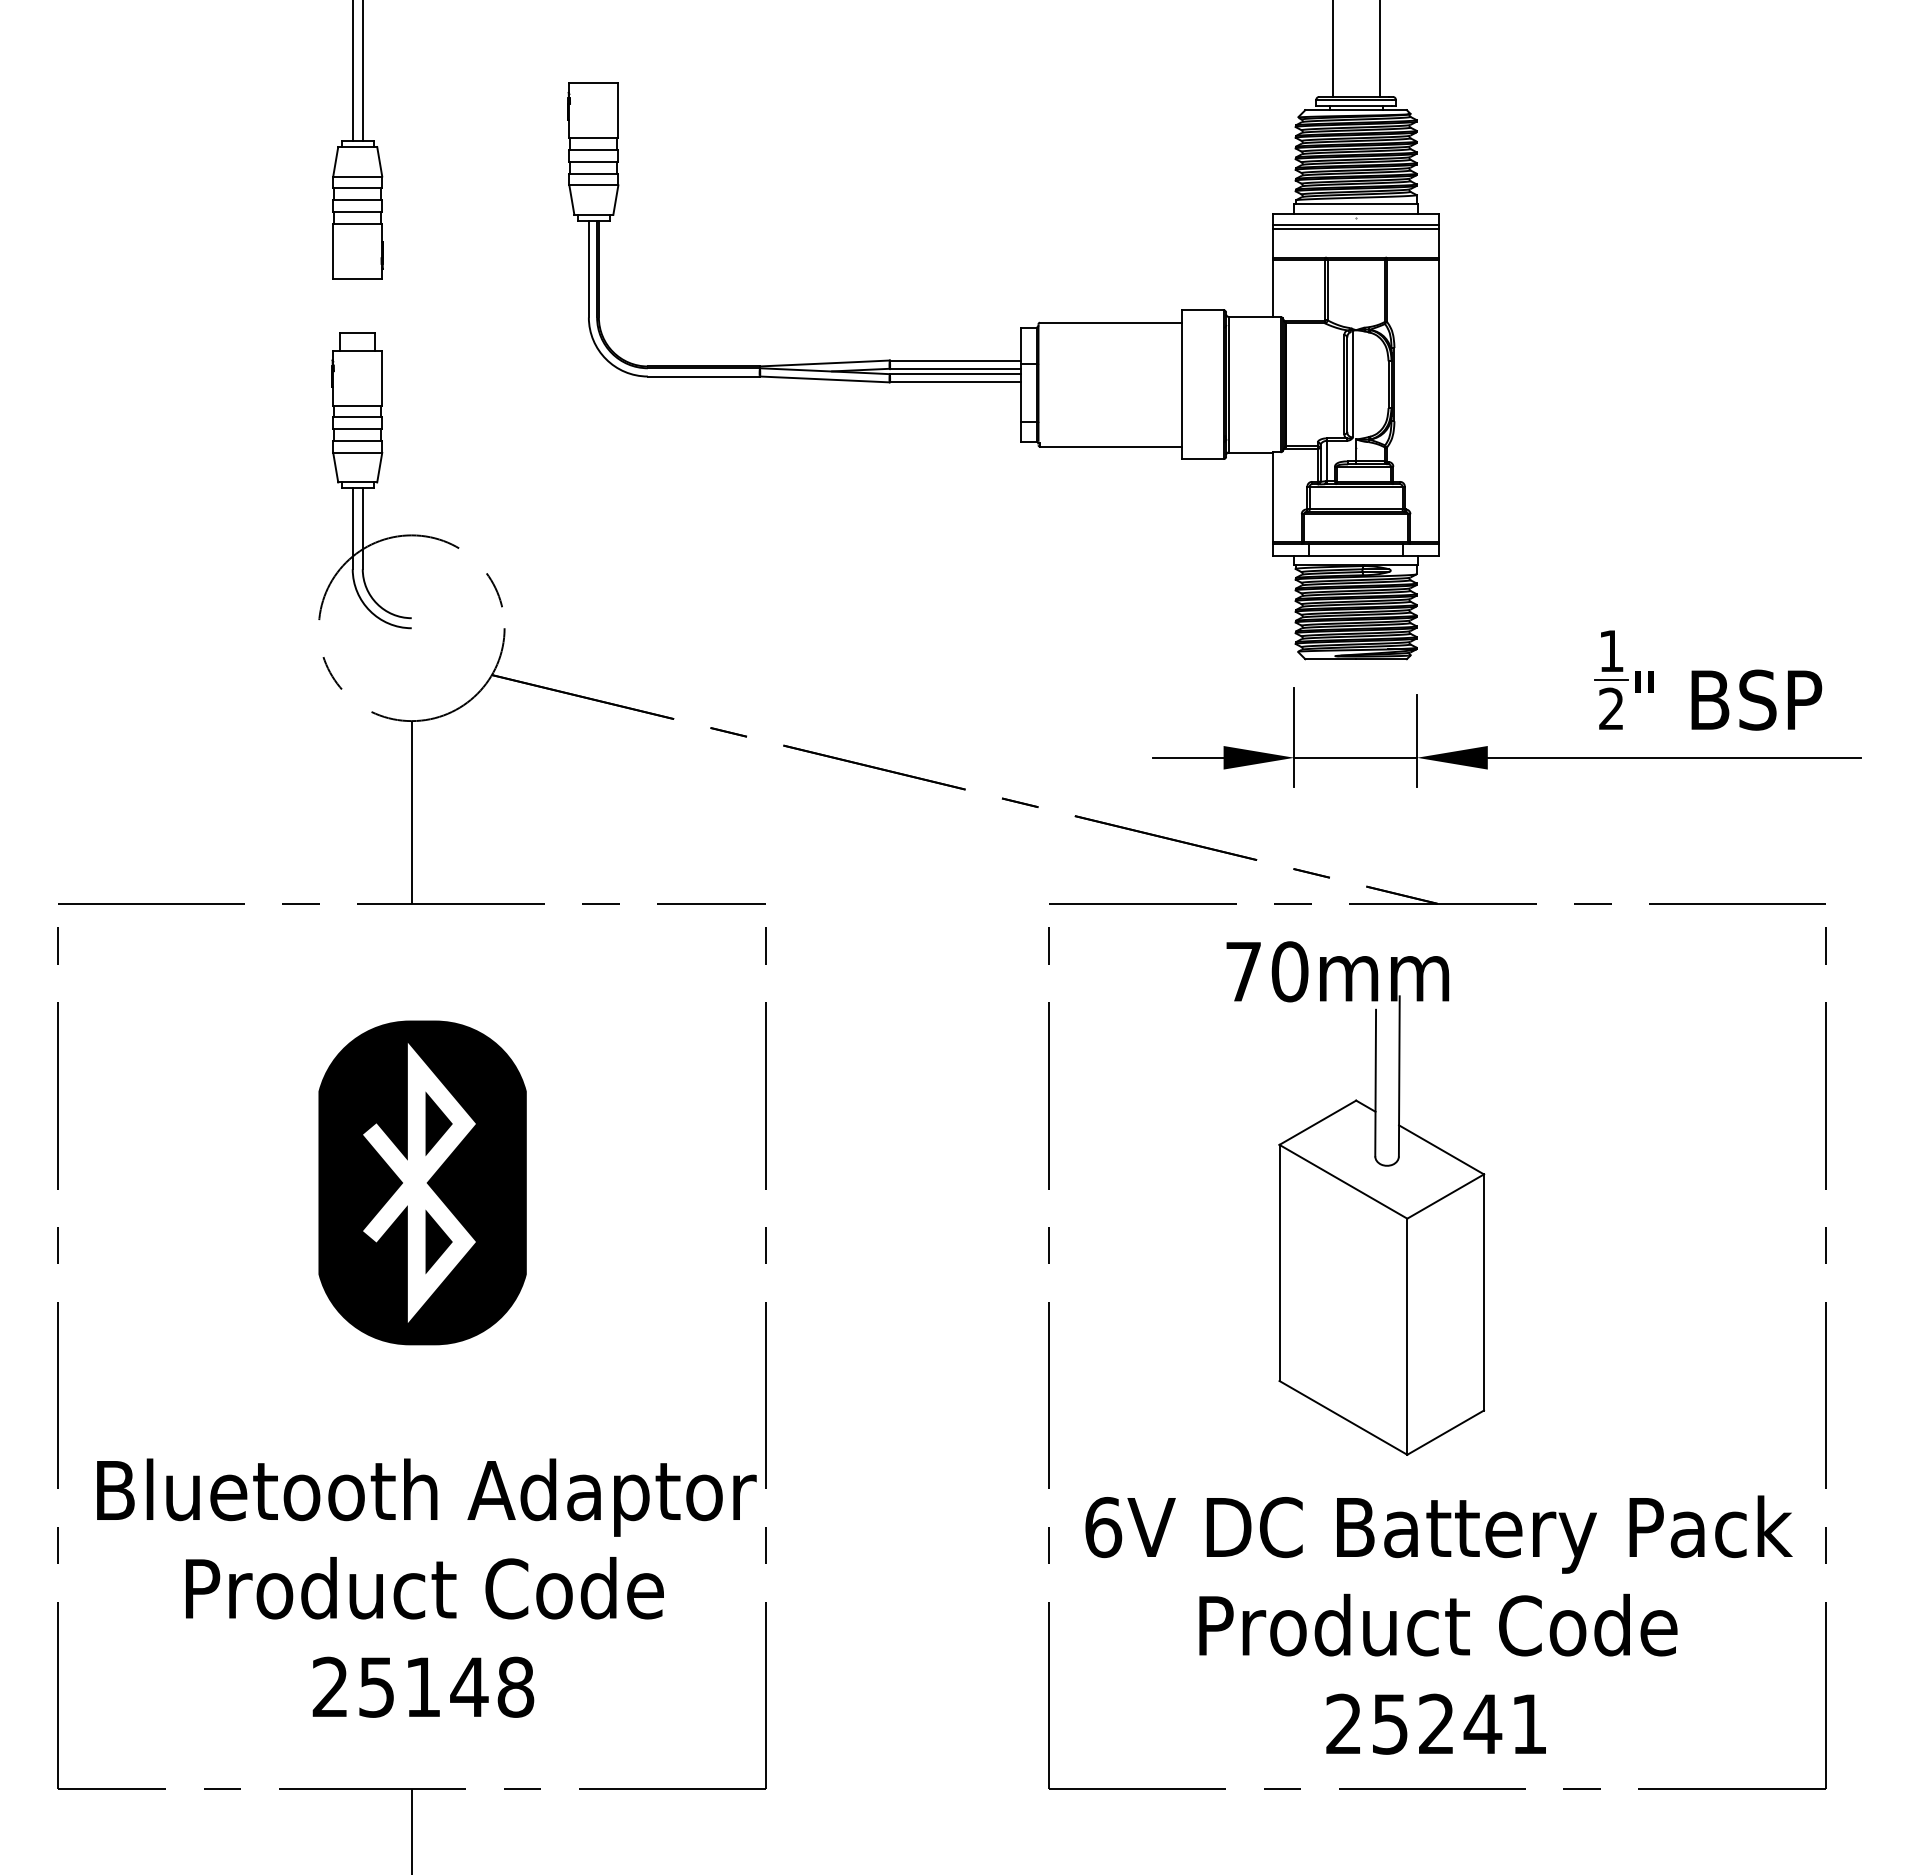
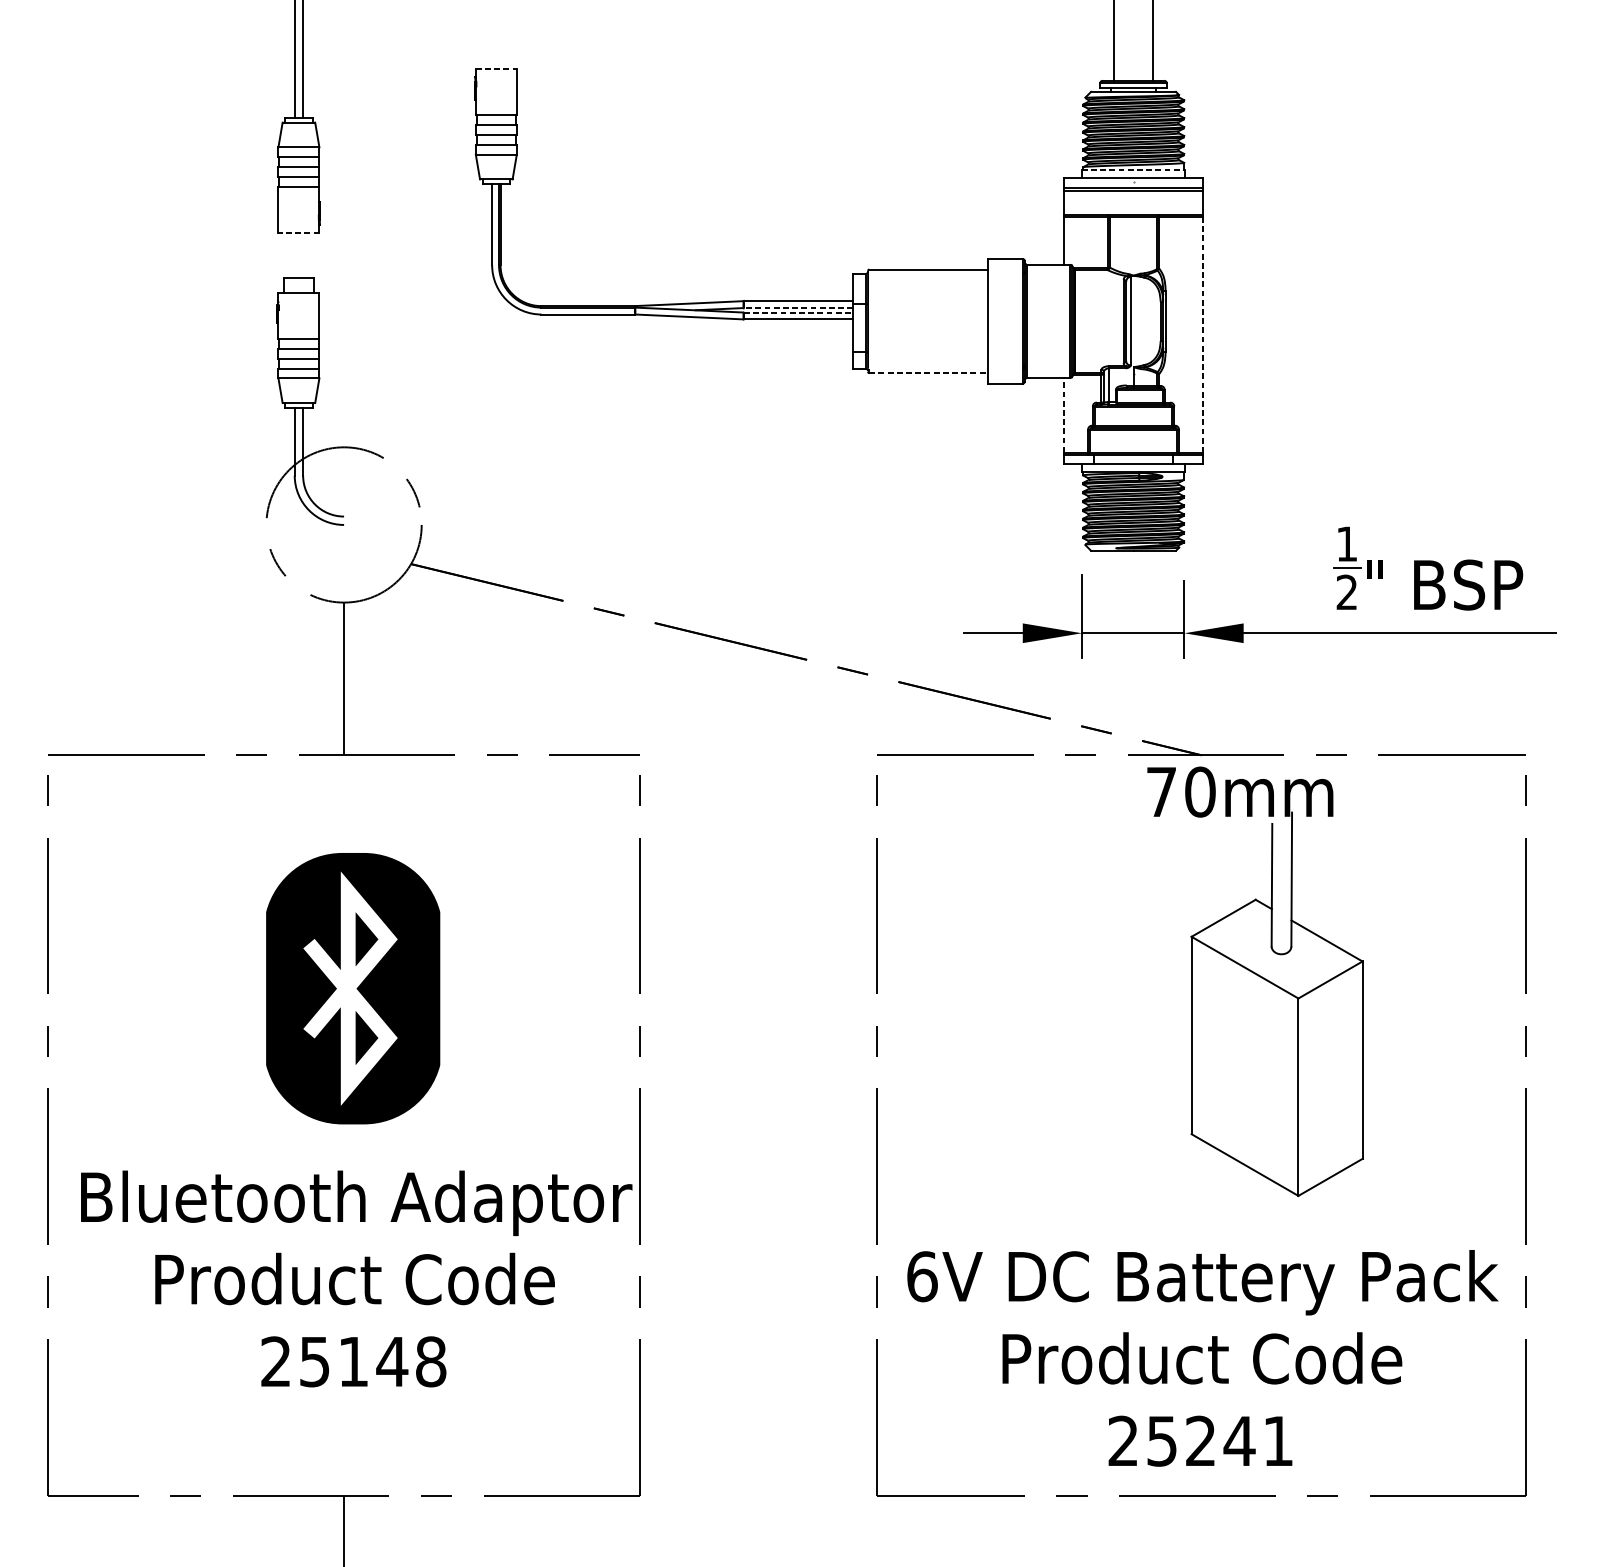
line: (594, 83) -> (496, 69), solid -> dashed
line: (1356, 204) -> (1133, 170), solid -> dashed
line: (357, 278) -> (298, 232), solid -> dashed
line: (955, 368) -> (798, 307), solid -> dashed
line: (955, 374) -> (798, 312), solid -> dashed
line: (1438, 400) -> (1202, 334), solid -> dashed
line: (1110, 446) -> (928, 373), solid -> dashed
line: (1273, 497) -> (1064, 415), solid -> dashed
part: (1355, 1198) -> (1255, 981), moved
text: (426, 1587) -> (356, 1278), moved

